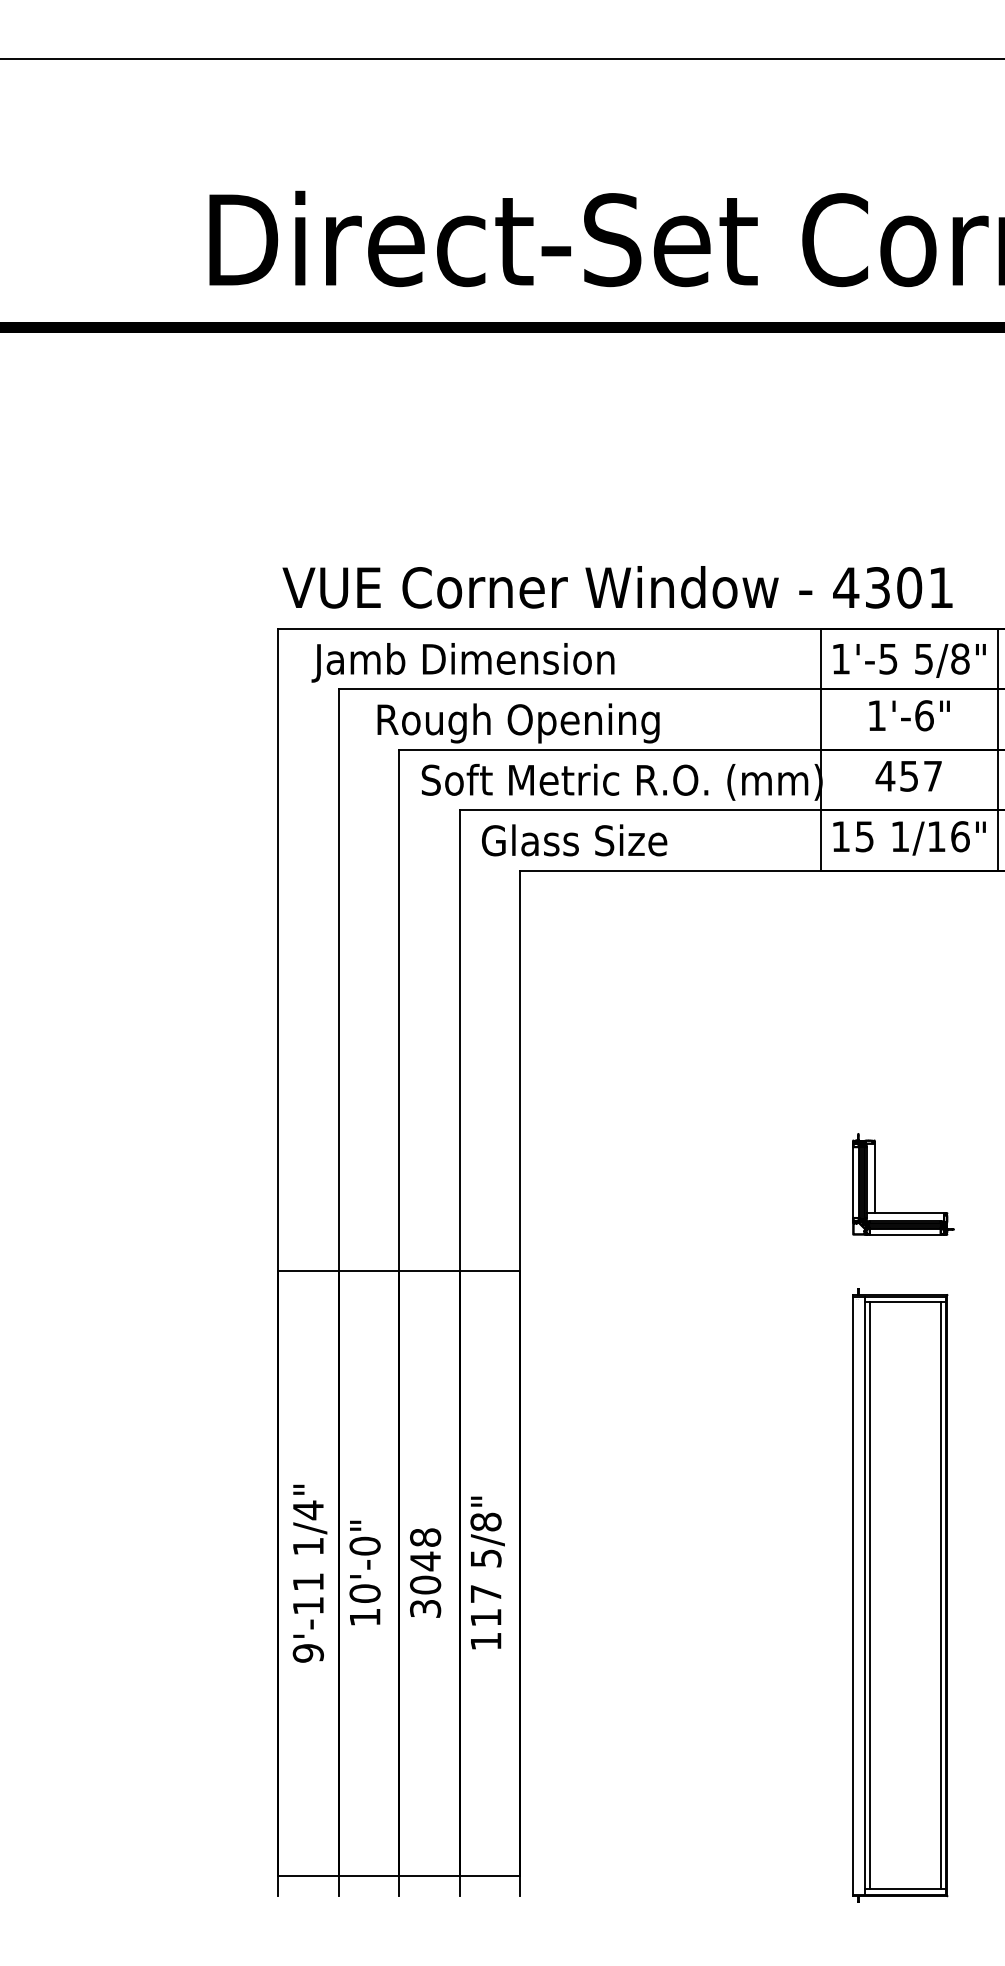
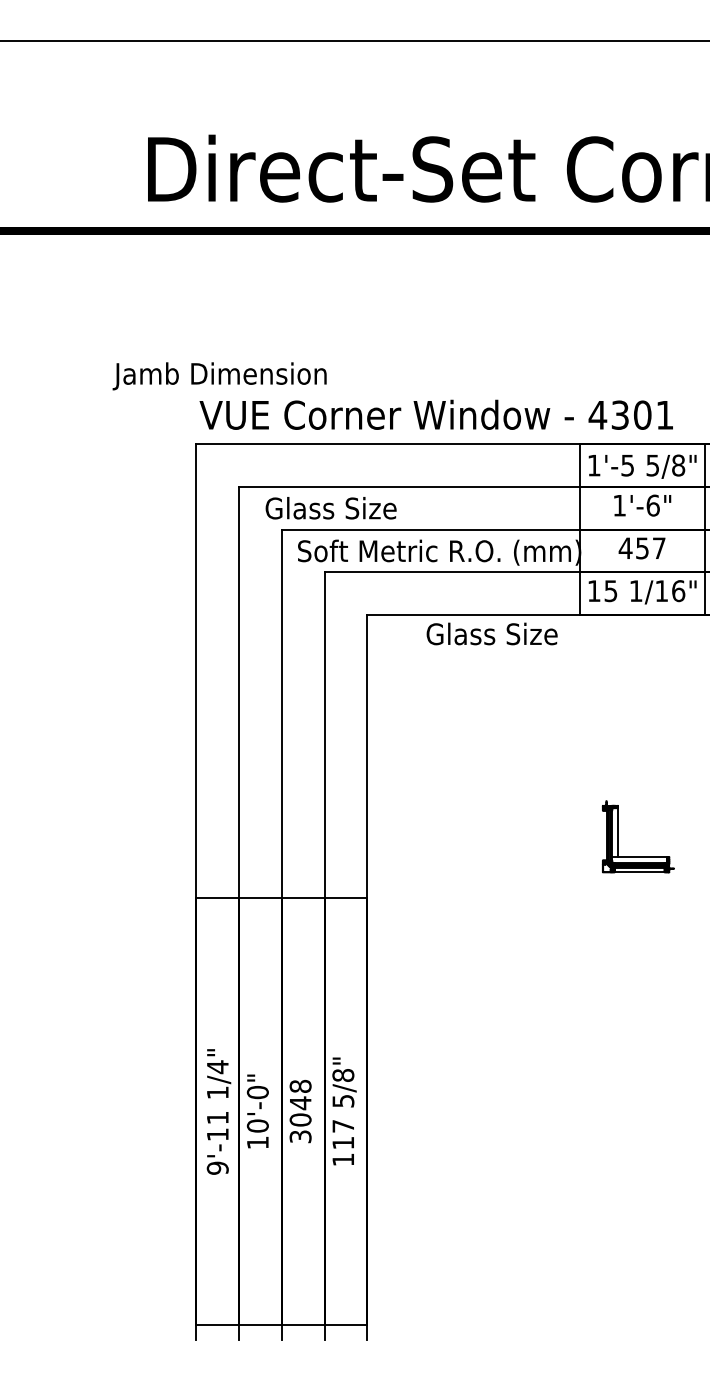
text: (462, 662) -> (219, 376), moved
text: (517, 723) -> (365, 511), Rough Opening -> Glass Size
text: (574, 840) -> (492, 634), moved
line: (853, 1182) -> (603, 835), removed
part: (900, 1595) -> (636, 1127), removed

